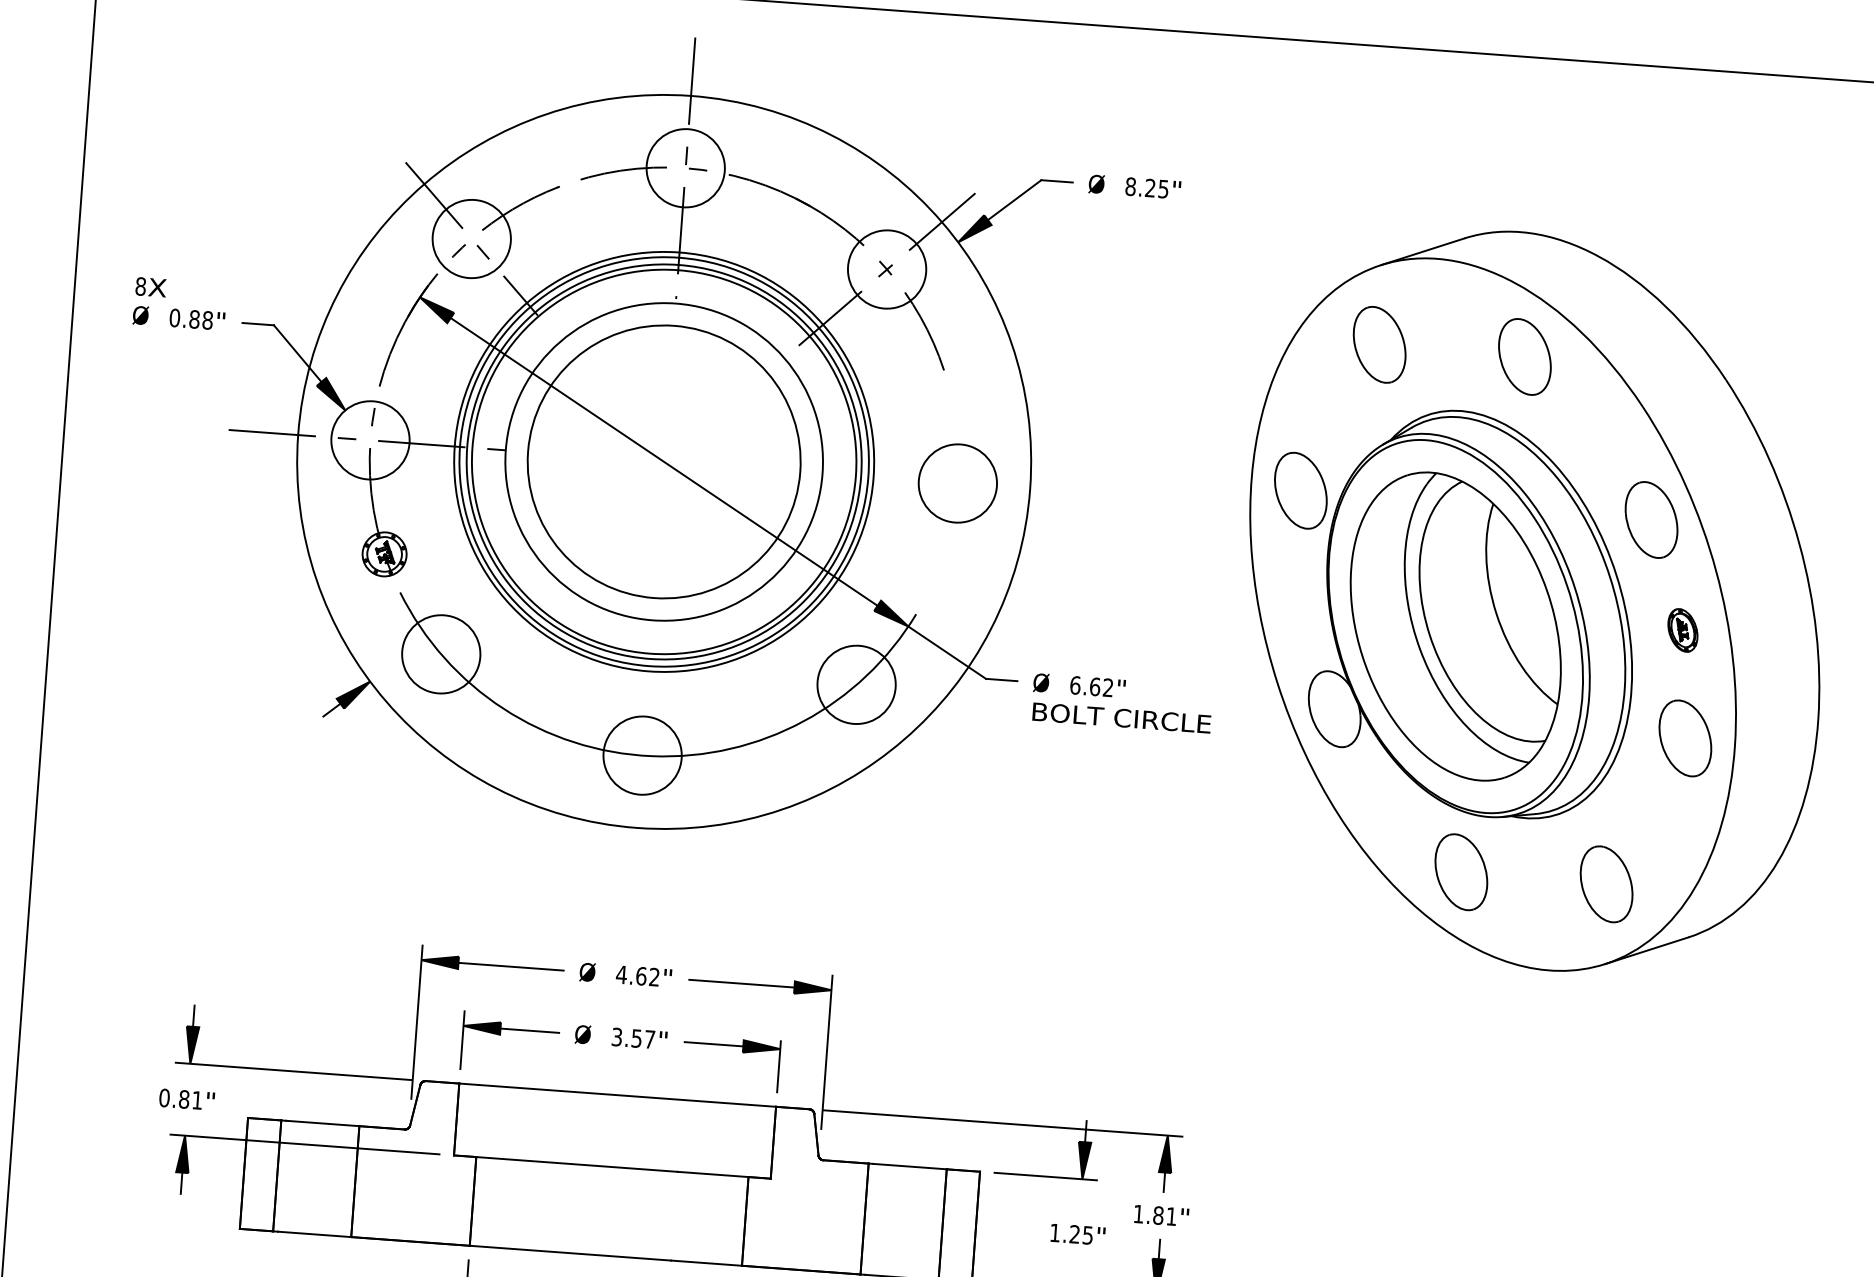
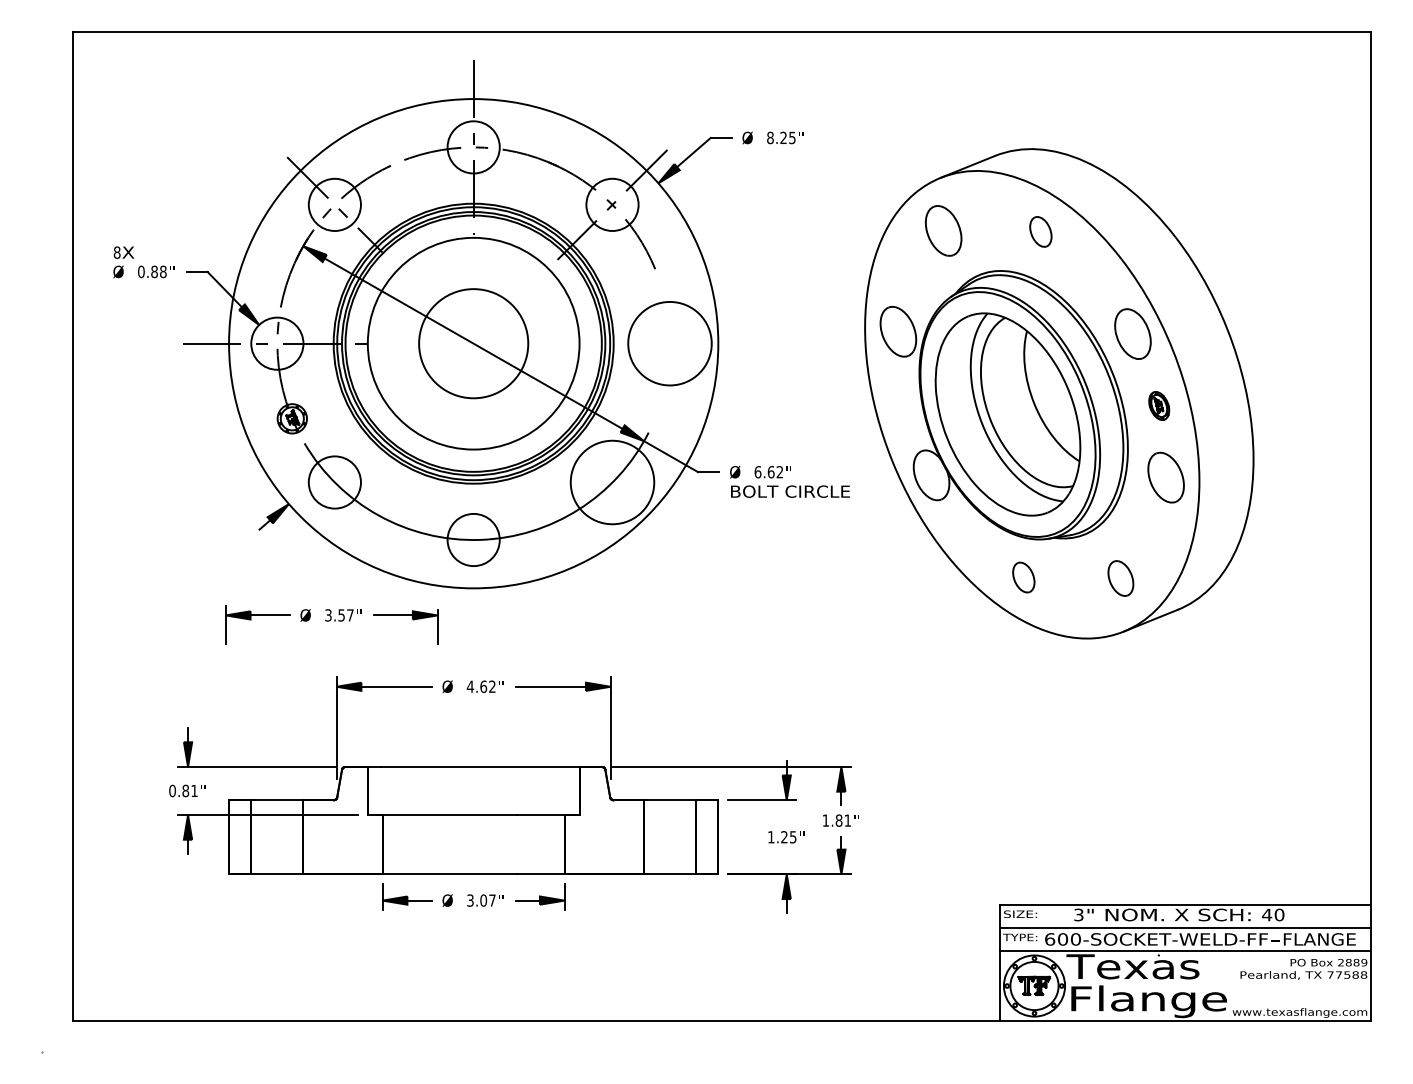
part: (1524, 356) -> (1040, 231), size x0.6
circle: (663, 461) -> (473, 343), size x0.6
circle: (957, 483) -> (669, 343), size x1.6
circle: (856, 684) -> (612, 482), size x1.6
part: (1461, 872) -> (1023, 577), size x0.6
part: (1606, 884) -> (1120, 578), size x0.7
part: (620, 1051) -> (331, 624), moved

